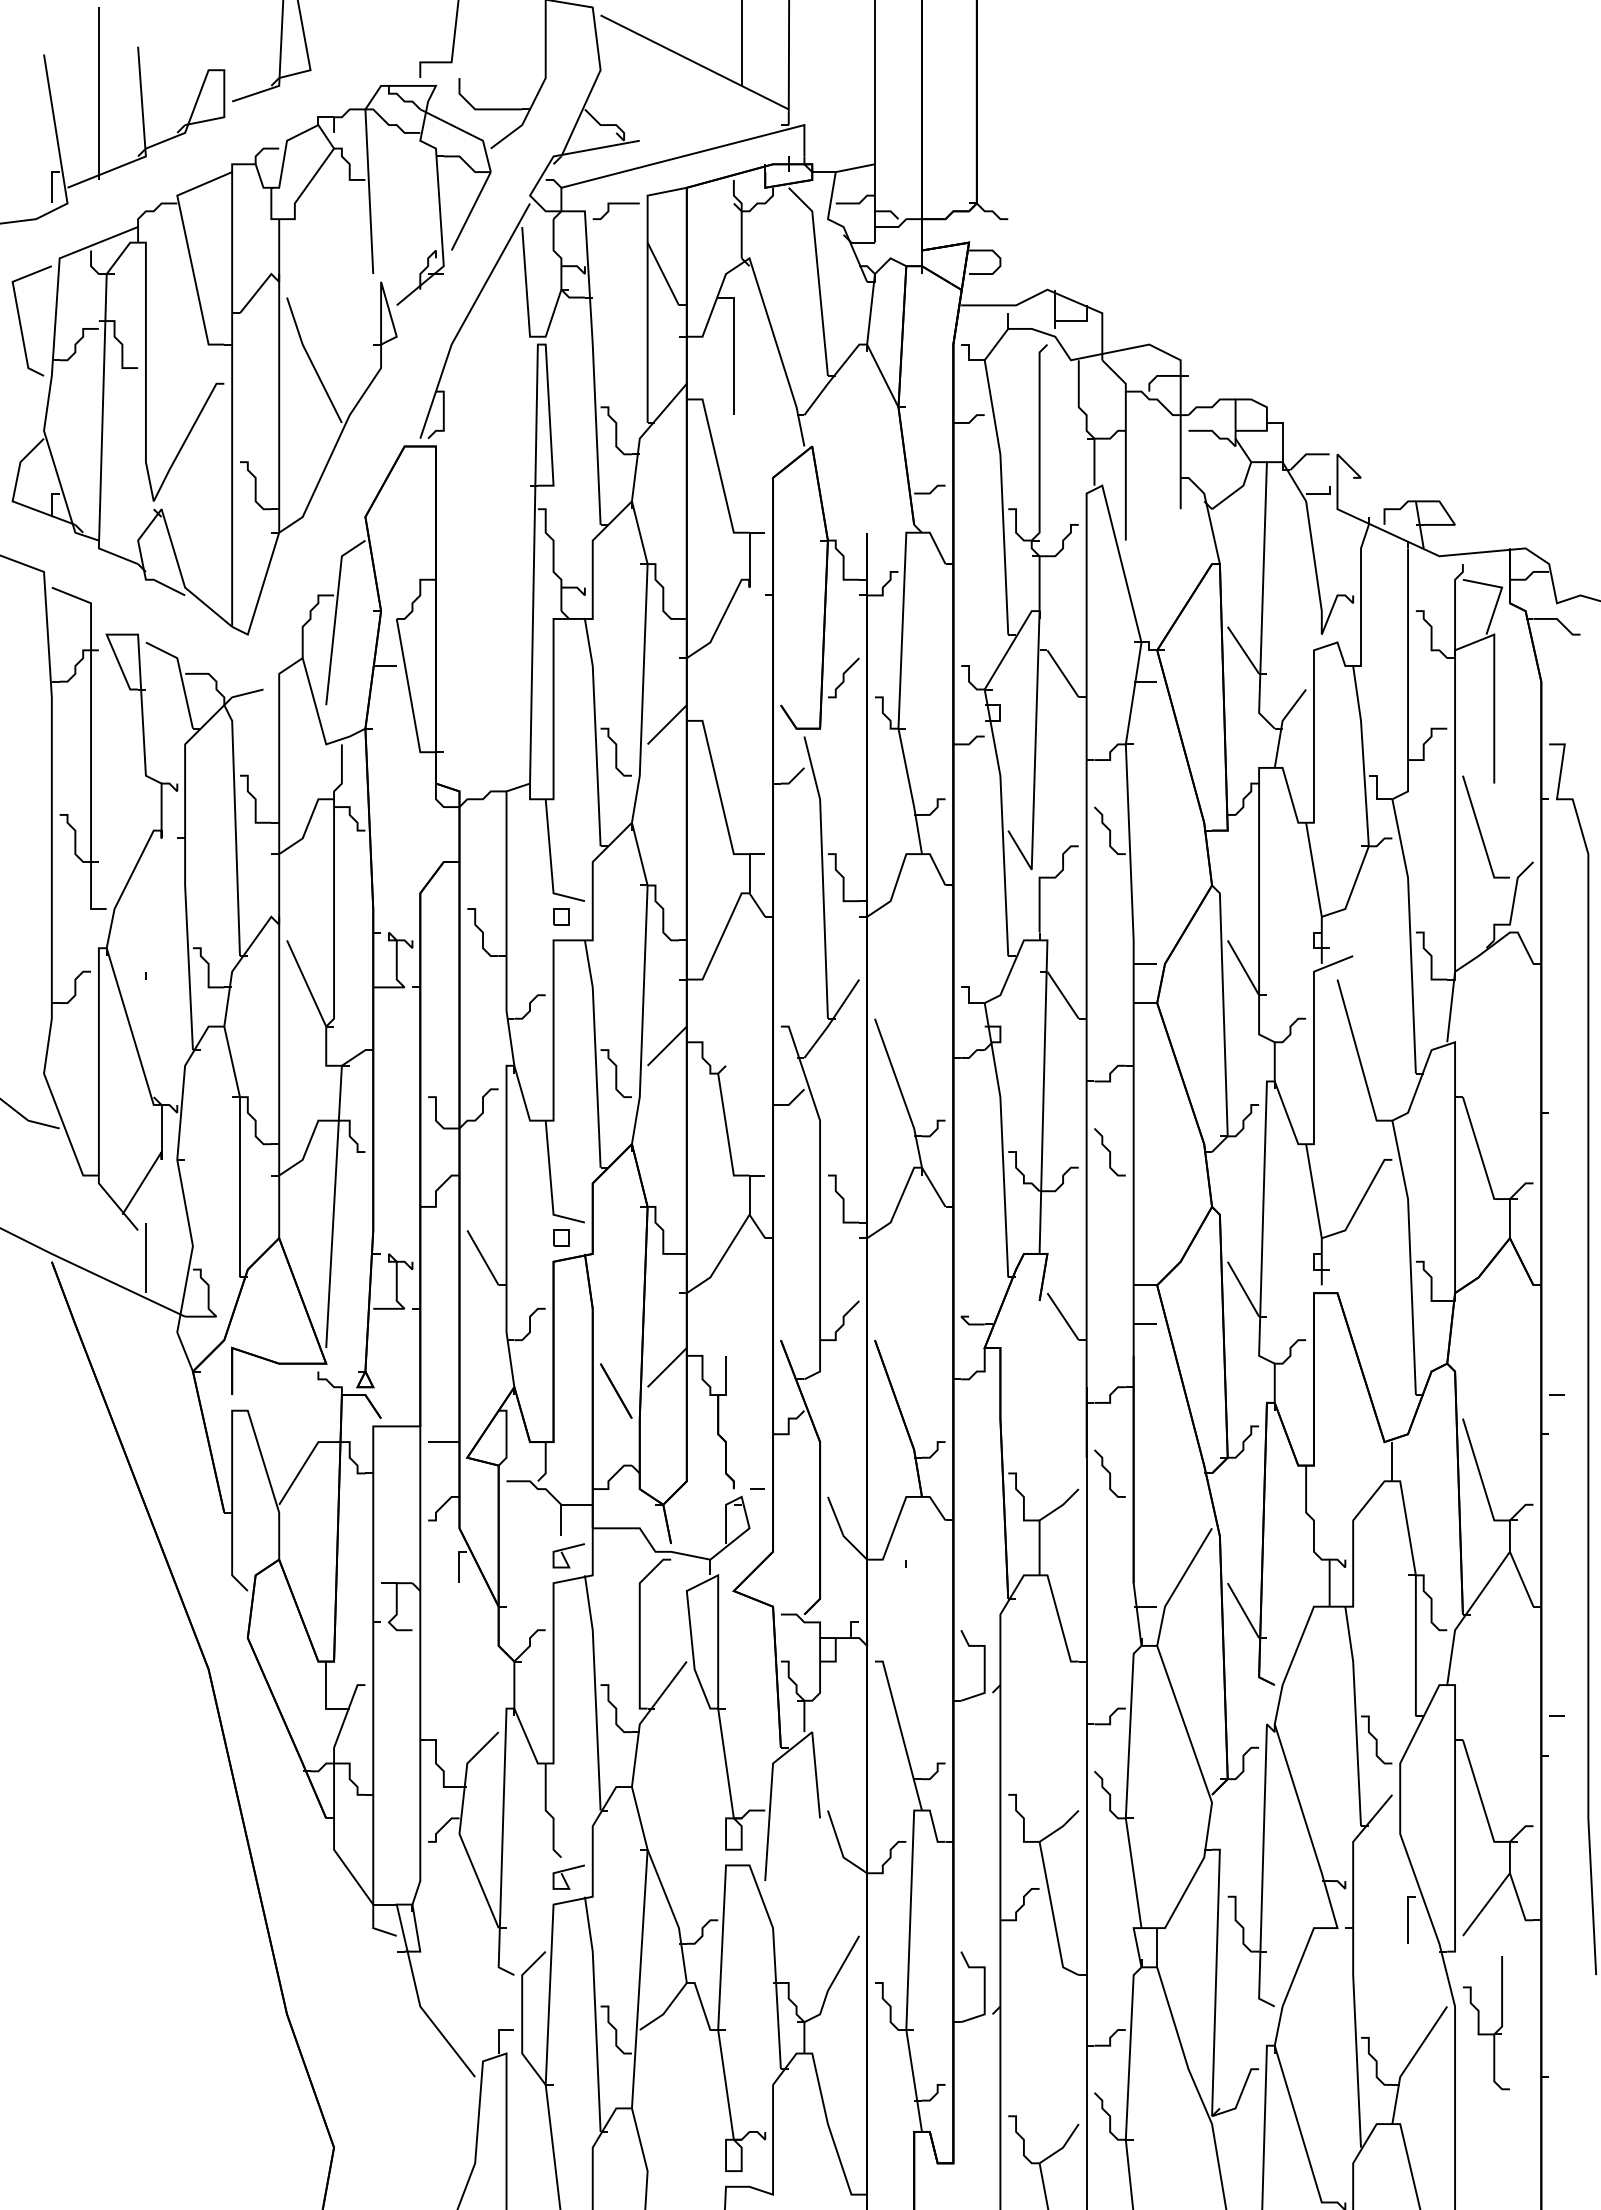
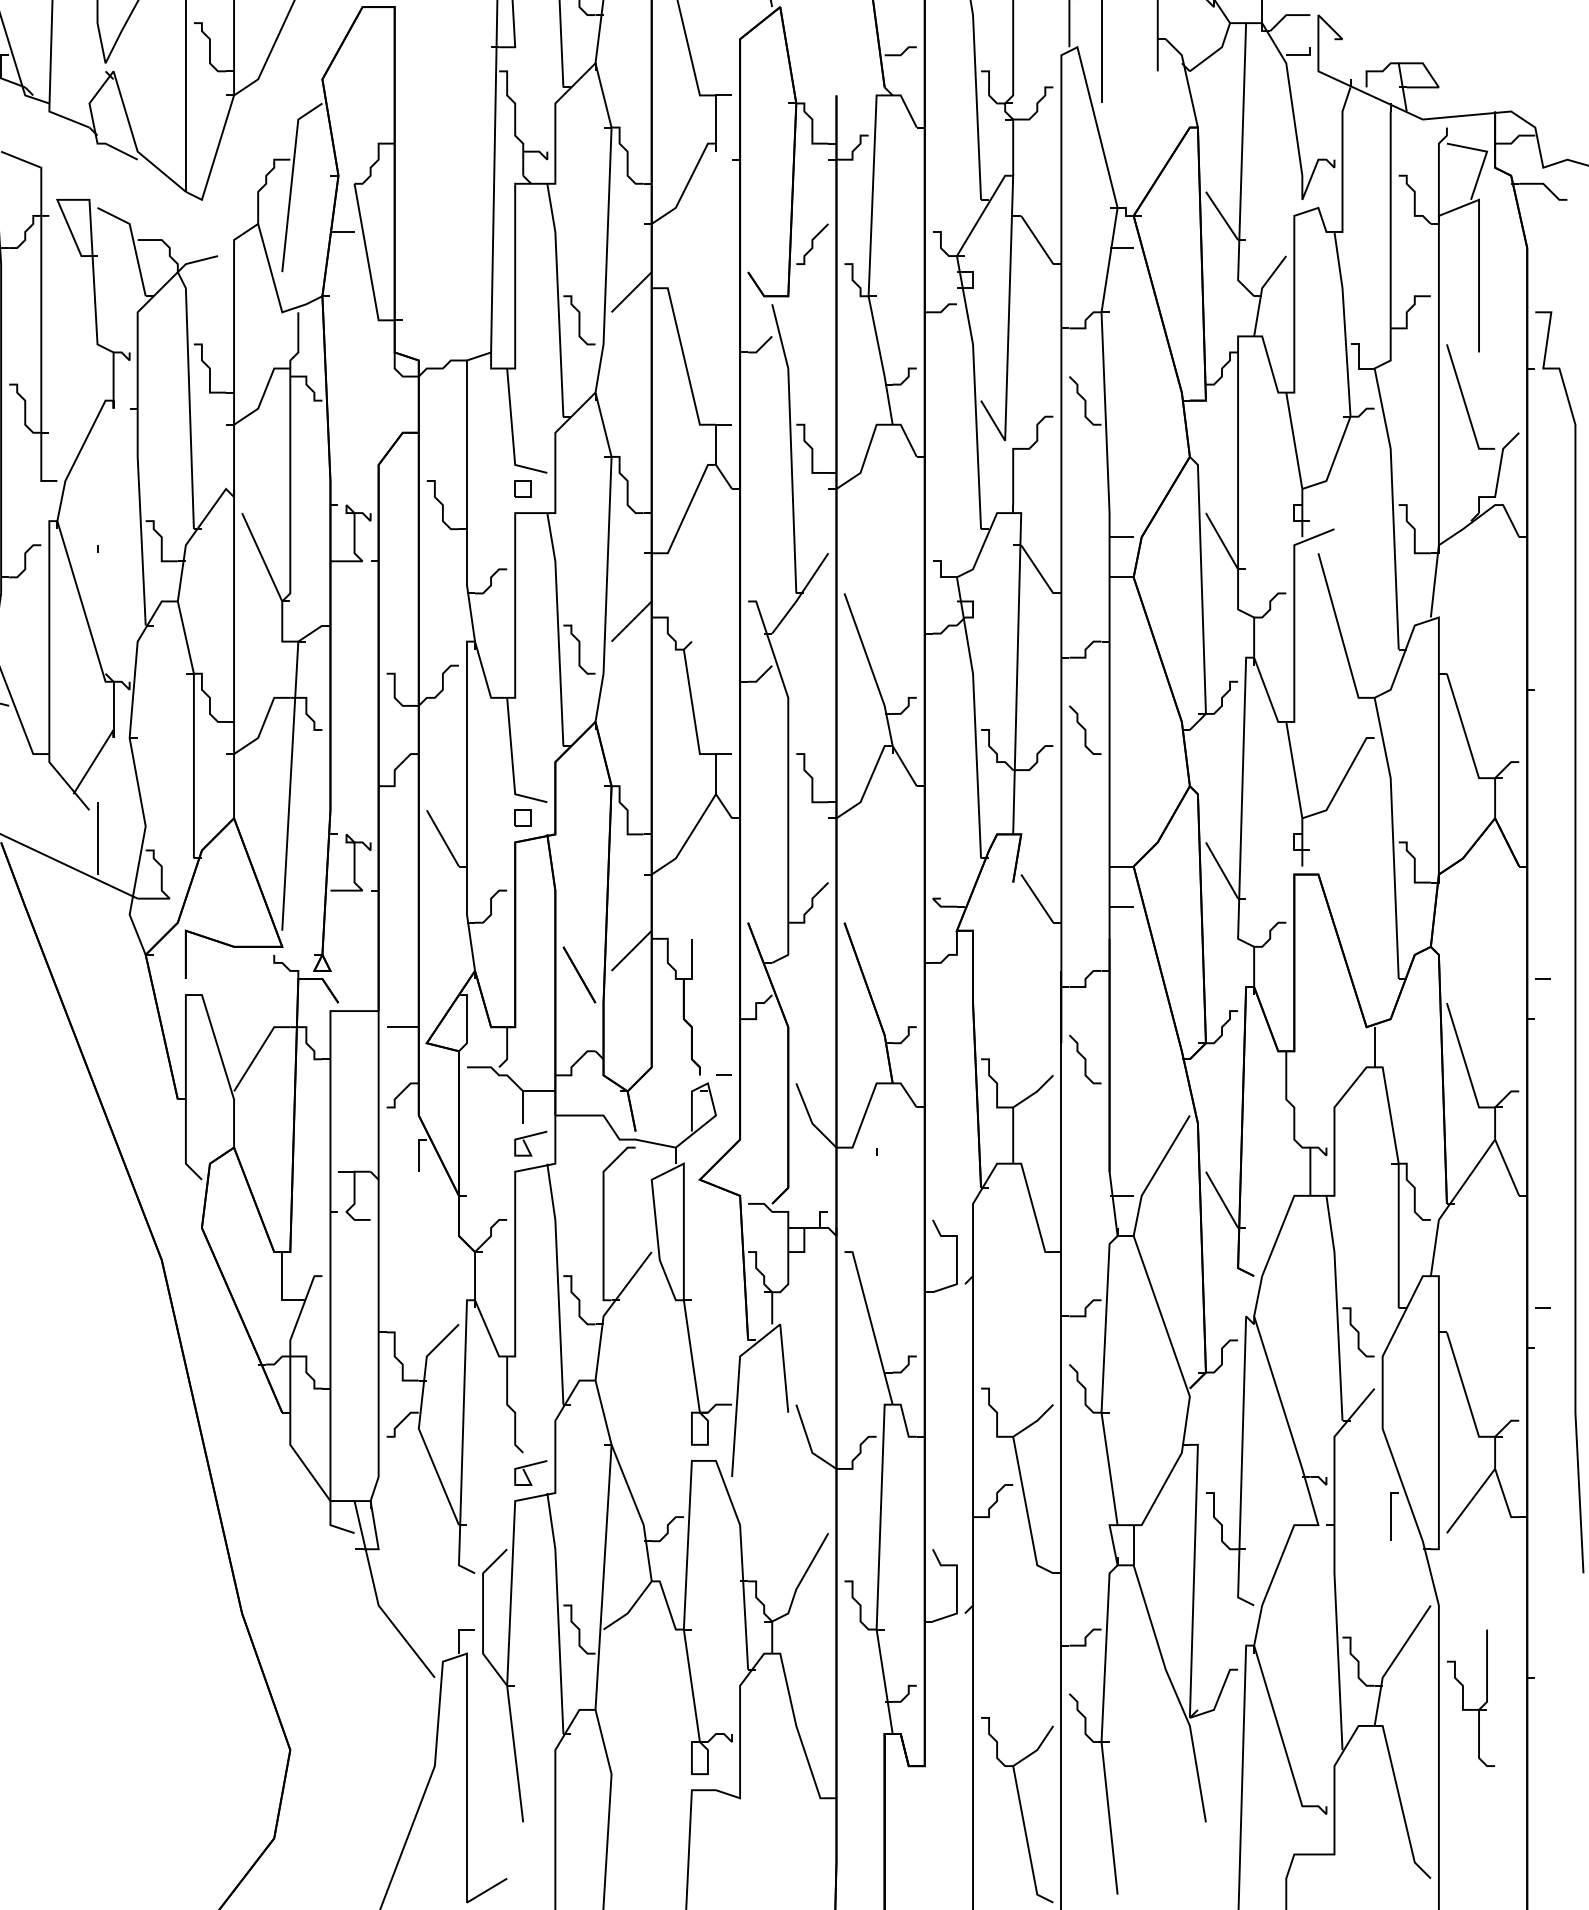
part: (1479, 2023) -> (1463, 1698), moved

